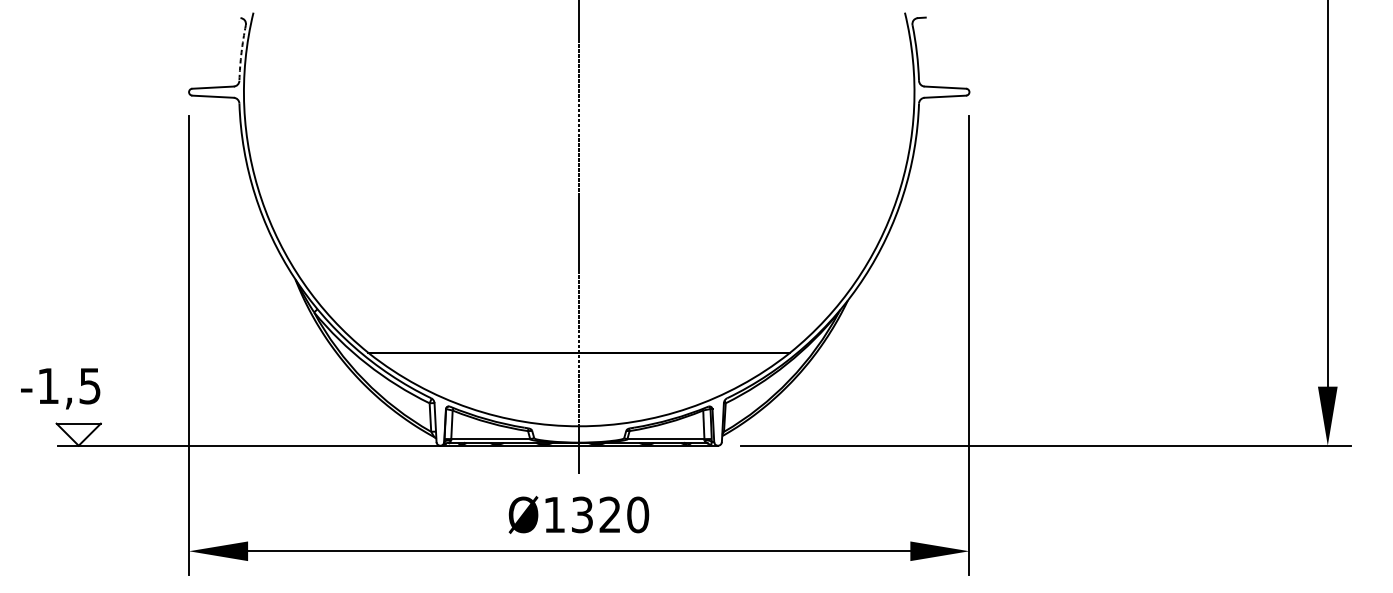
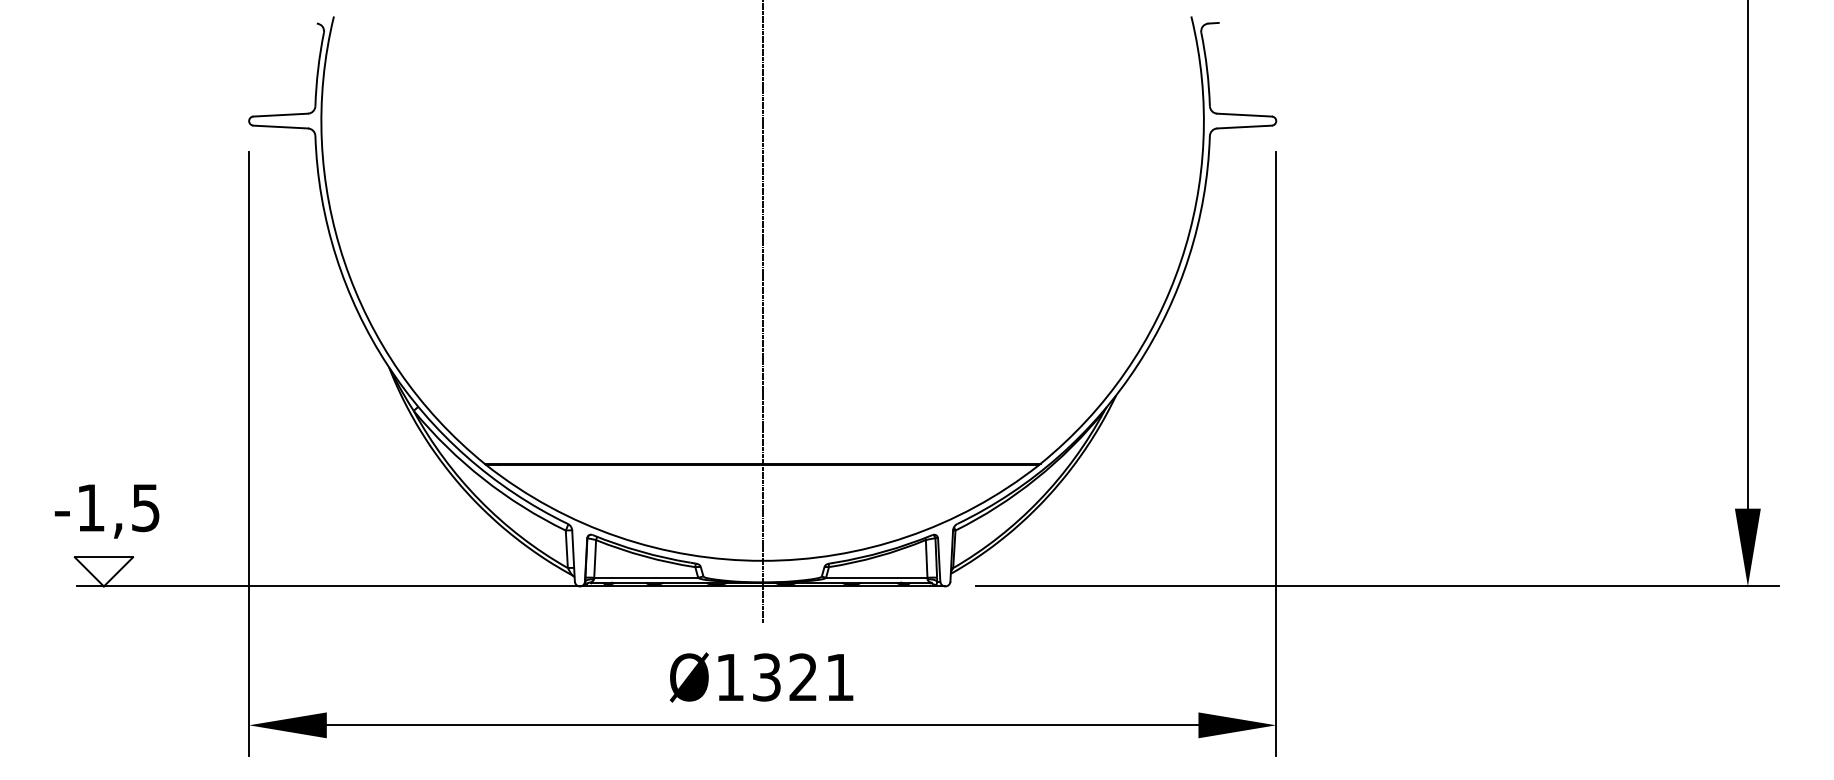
arc: (241, 52) -> (318, 69), dashed -> solid
text: (60, 388) -> (106, 511), moved
text: (637, 514) -> (839, 677), Ø1320 -> Ø1321

